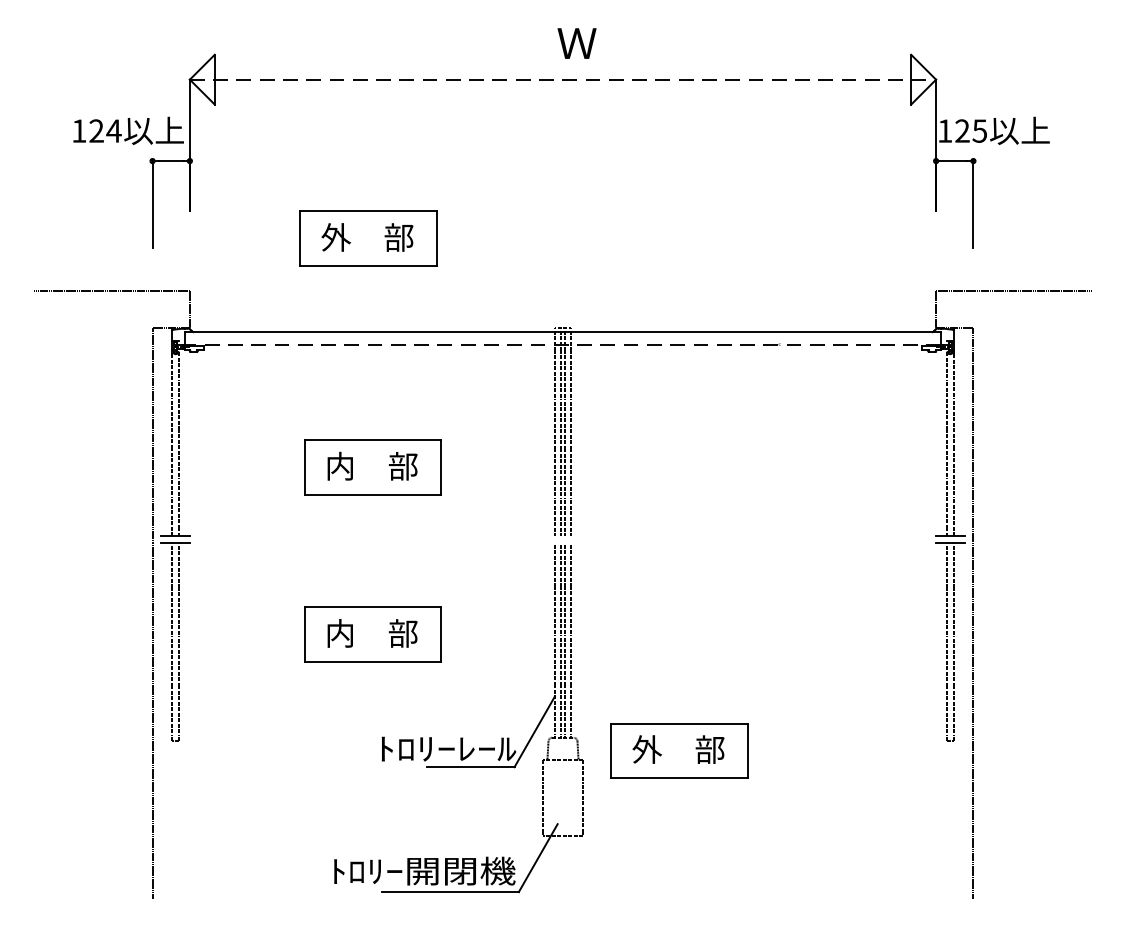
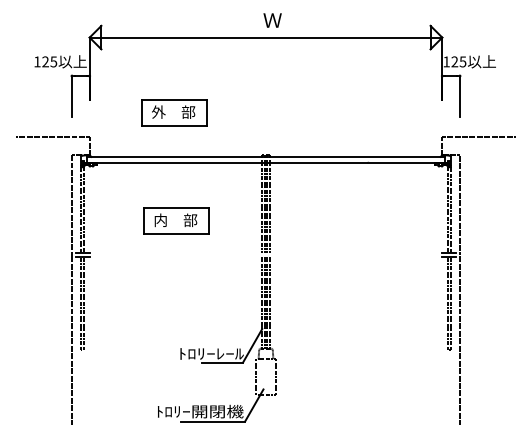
line: (564, 79) -> (266, 37), dashed -> solid
text: (113, 130) -> (53, 61), 124 -> 125
line: (561, 343) -> (265, 162), dashed -> solid
part: (373, 633) -> (176, 299), removed
part: (680, 750) -> (321, 354), removed

